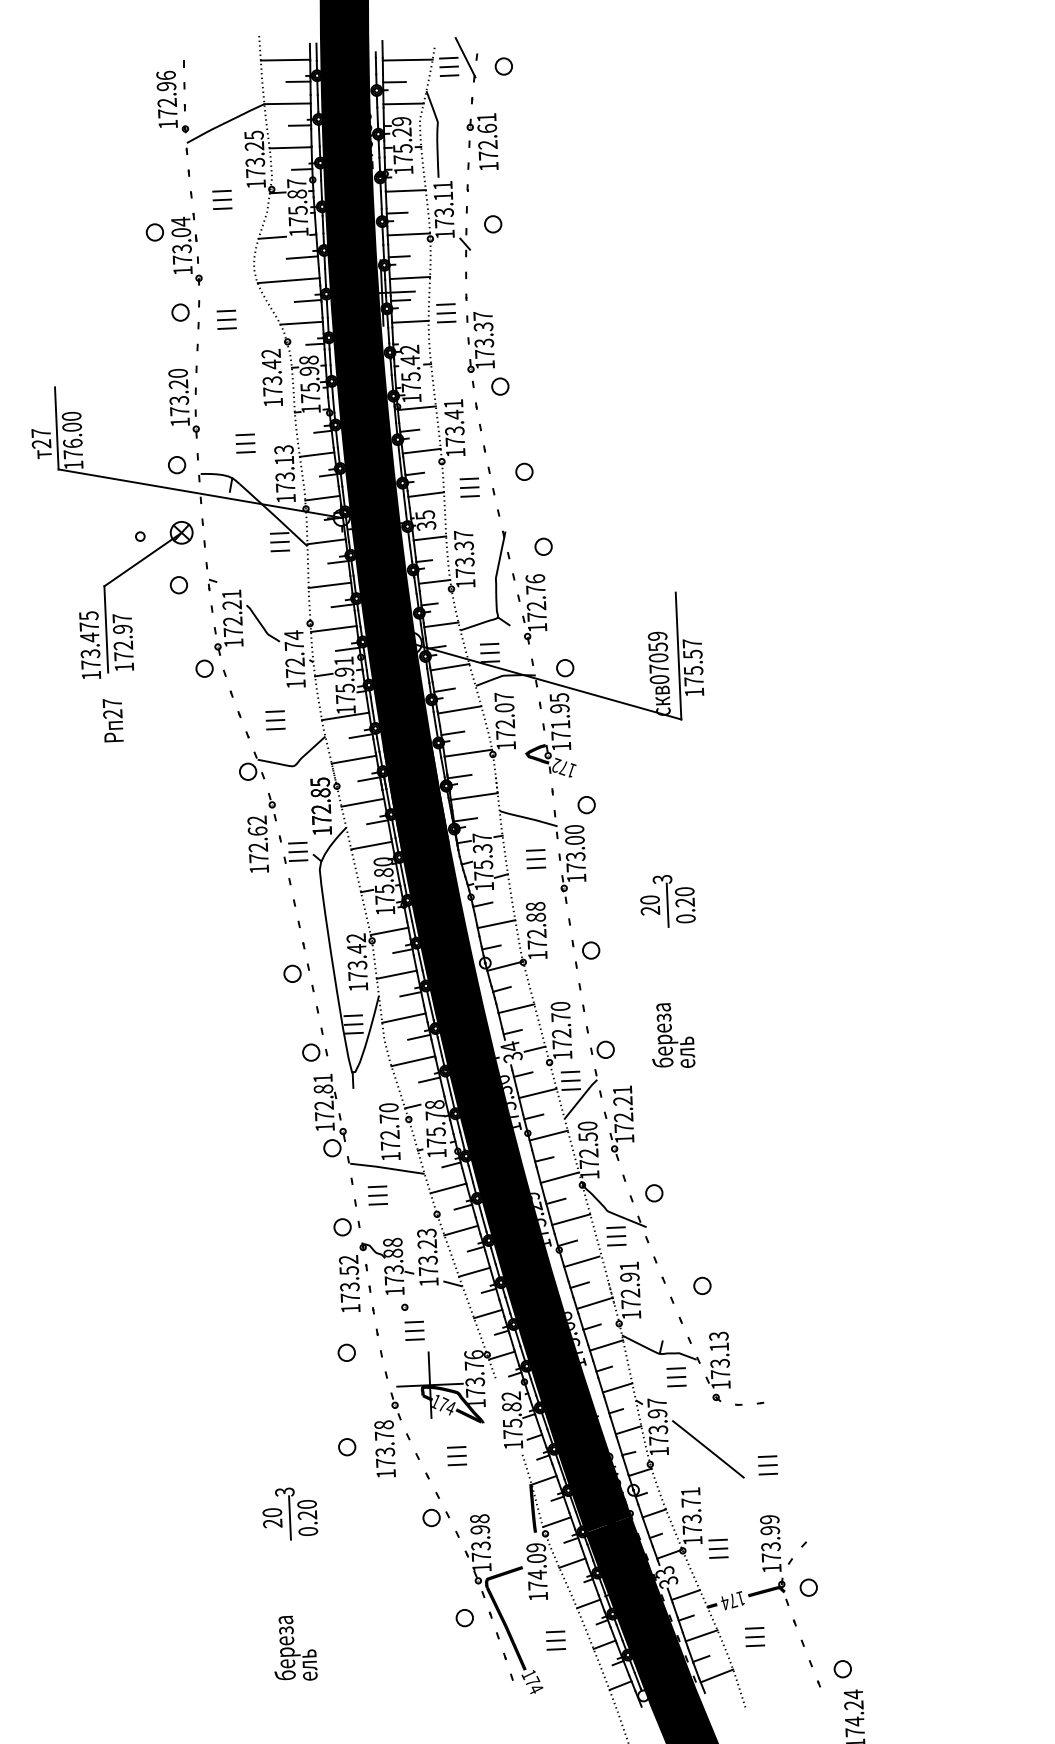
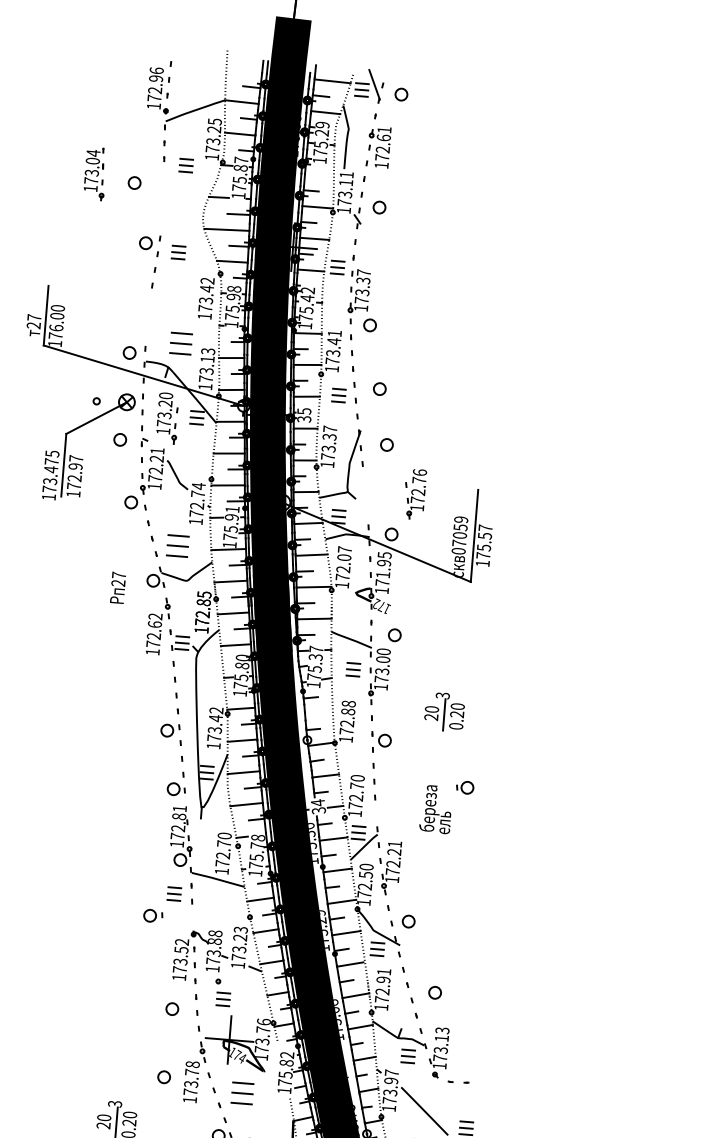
line: (285, 59) -> (244, 69), removed
line: (405, 190) -> (319, 175), removed
part: (186, 249) -> (95, 173), moved
part: (183, 403) -> (167, 418), moved
part: (245, 443) -> (181, 343), size x1.6
part: (532, 609) -> (415, 494), moved
text: (112, 720) -> (117, 587), moved
part: (275, 720) -> (177, 546), size x1.6
line: (496, 924) -> (318, 713), removed
part: (602, 1049) -> (465, 787), moved
part: (377, 1195) -> (174, 893), moved
part: (346, 1227) -> (152, 916), moved
part: (457, 1456) -> (242, 1093), size x1.6

